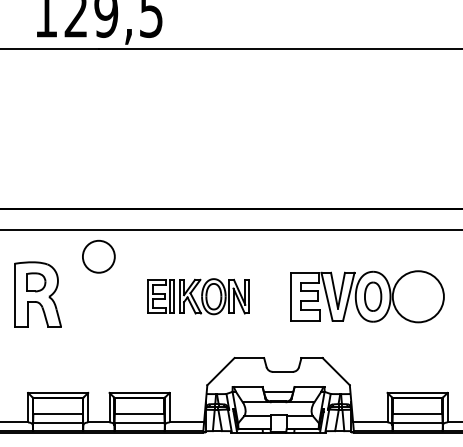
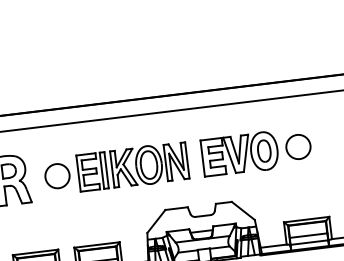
circle: (98, 256) -> (57, 175), moved
part: (198, 296) -> (132, 166), size x1.43
circle: (418, 296) -> (298, 146), size x0.62

